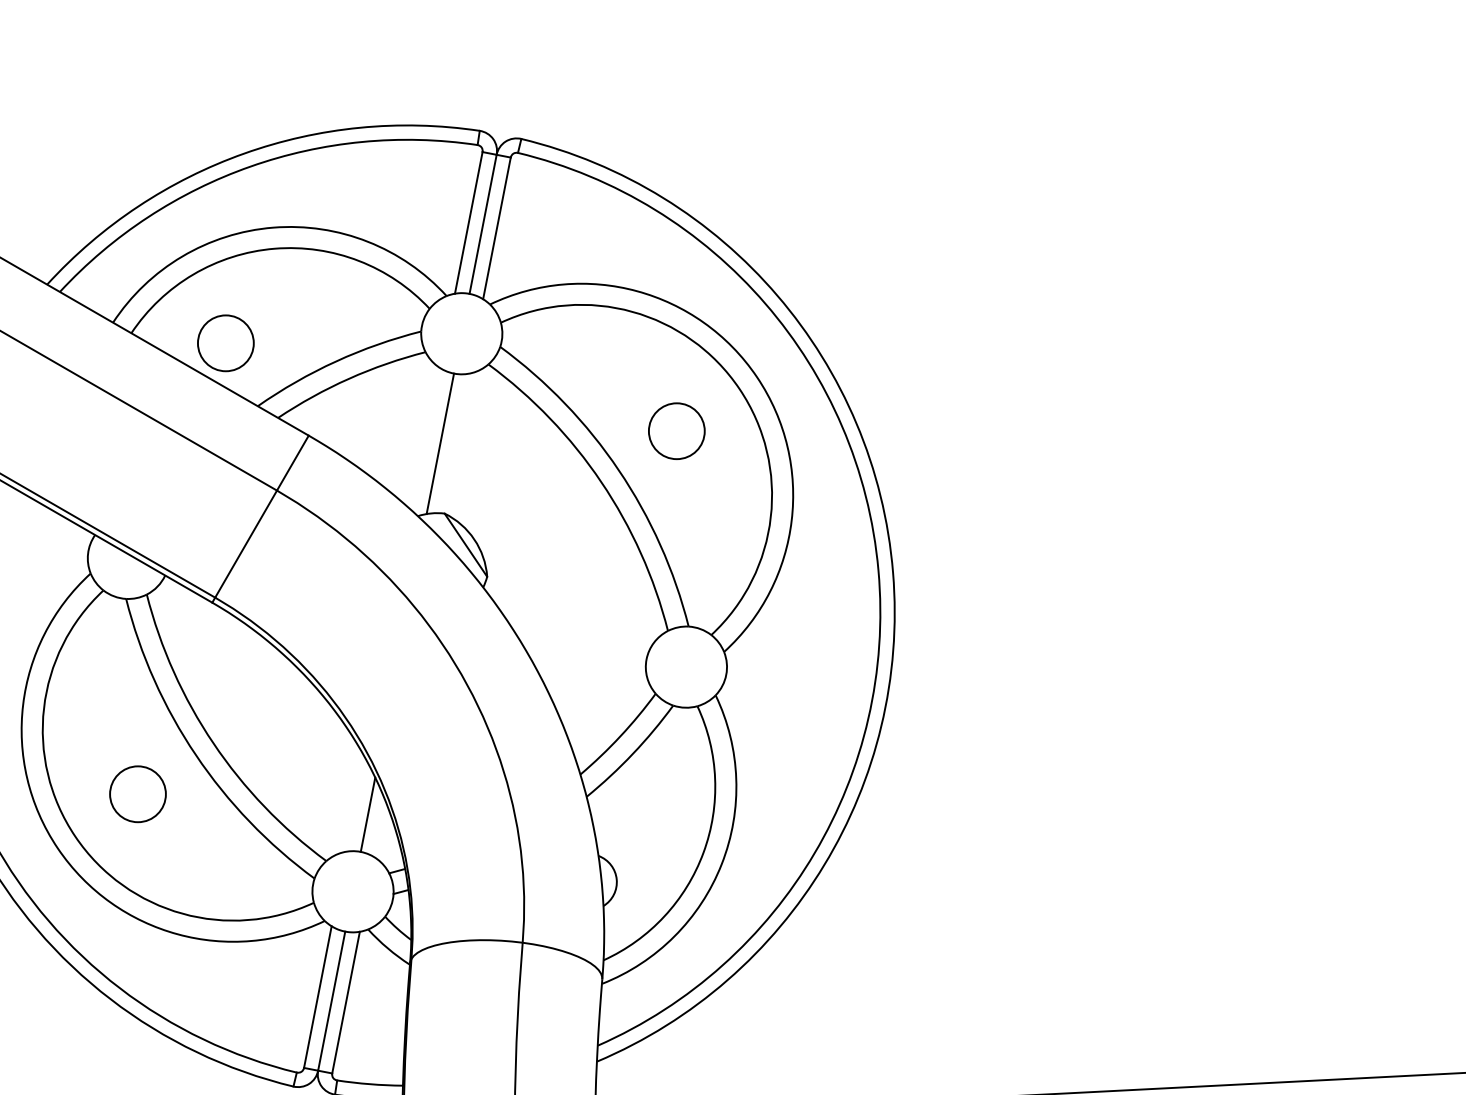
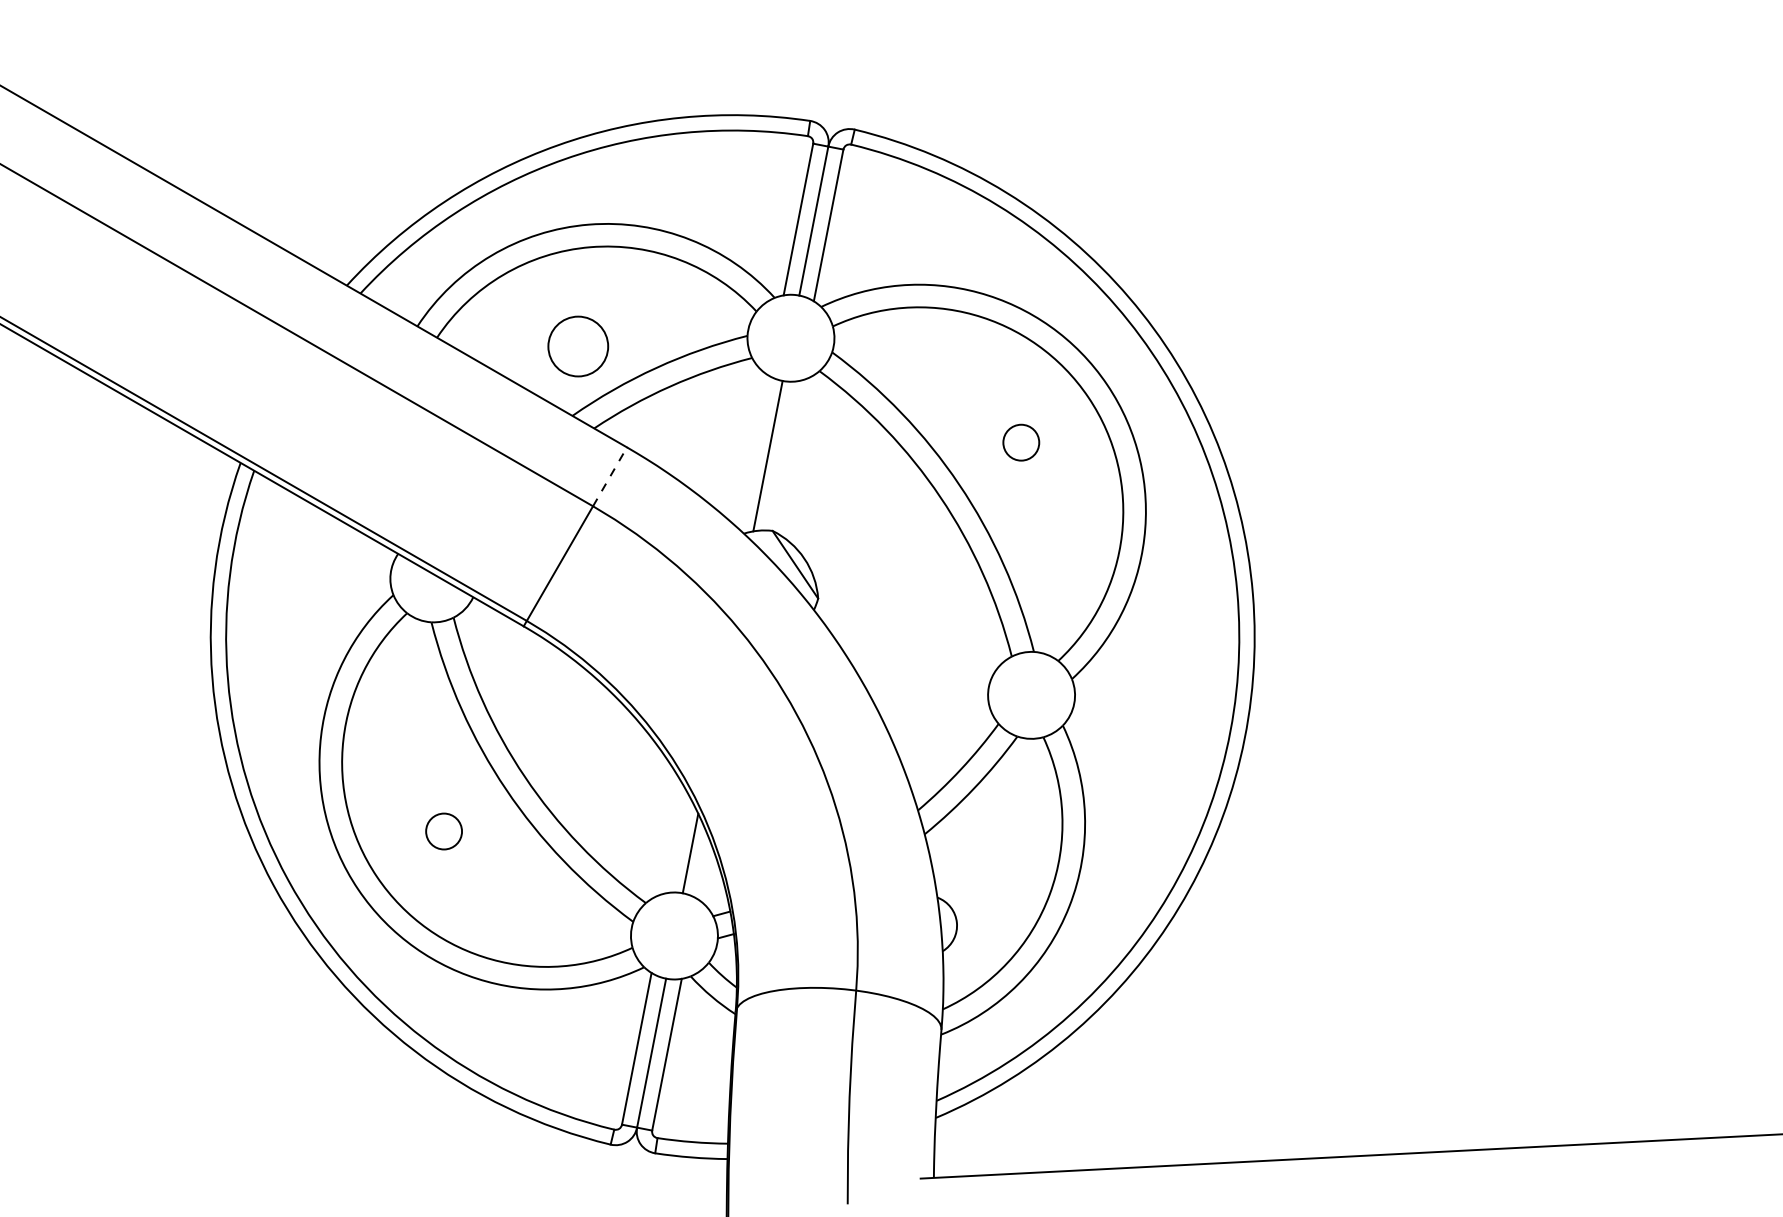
circle: (226, 343) -> (578, 346), moved
circle: (677, 431) -> (1021, 442), size x0.6
line: (293, 462) -> (610, 476), solid -> dashed
circle: (137, 794) -> (443, 831), size x0.6

